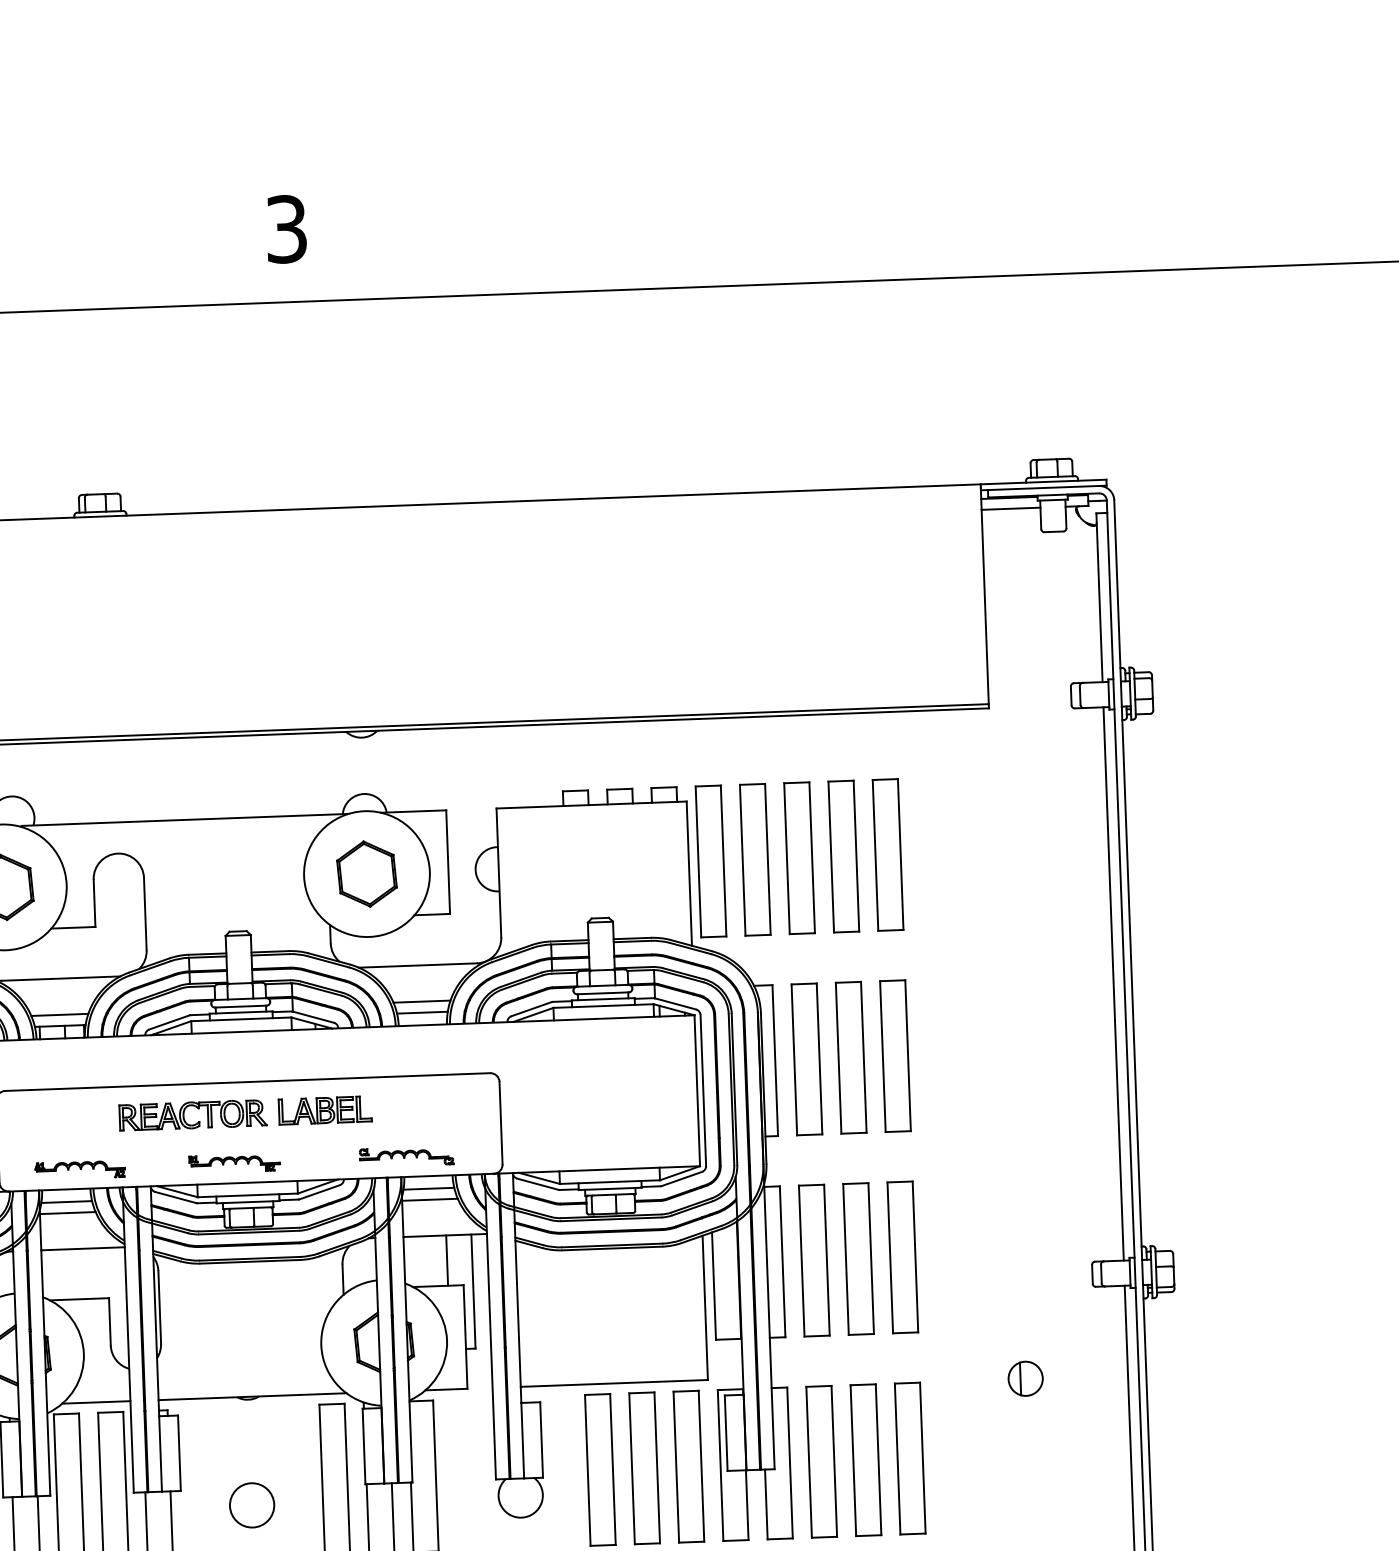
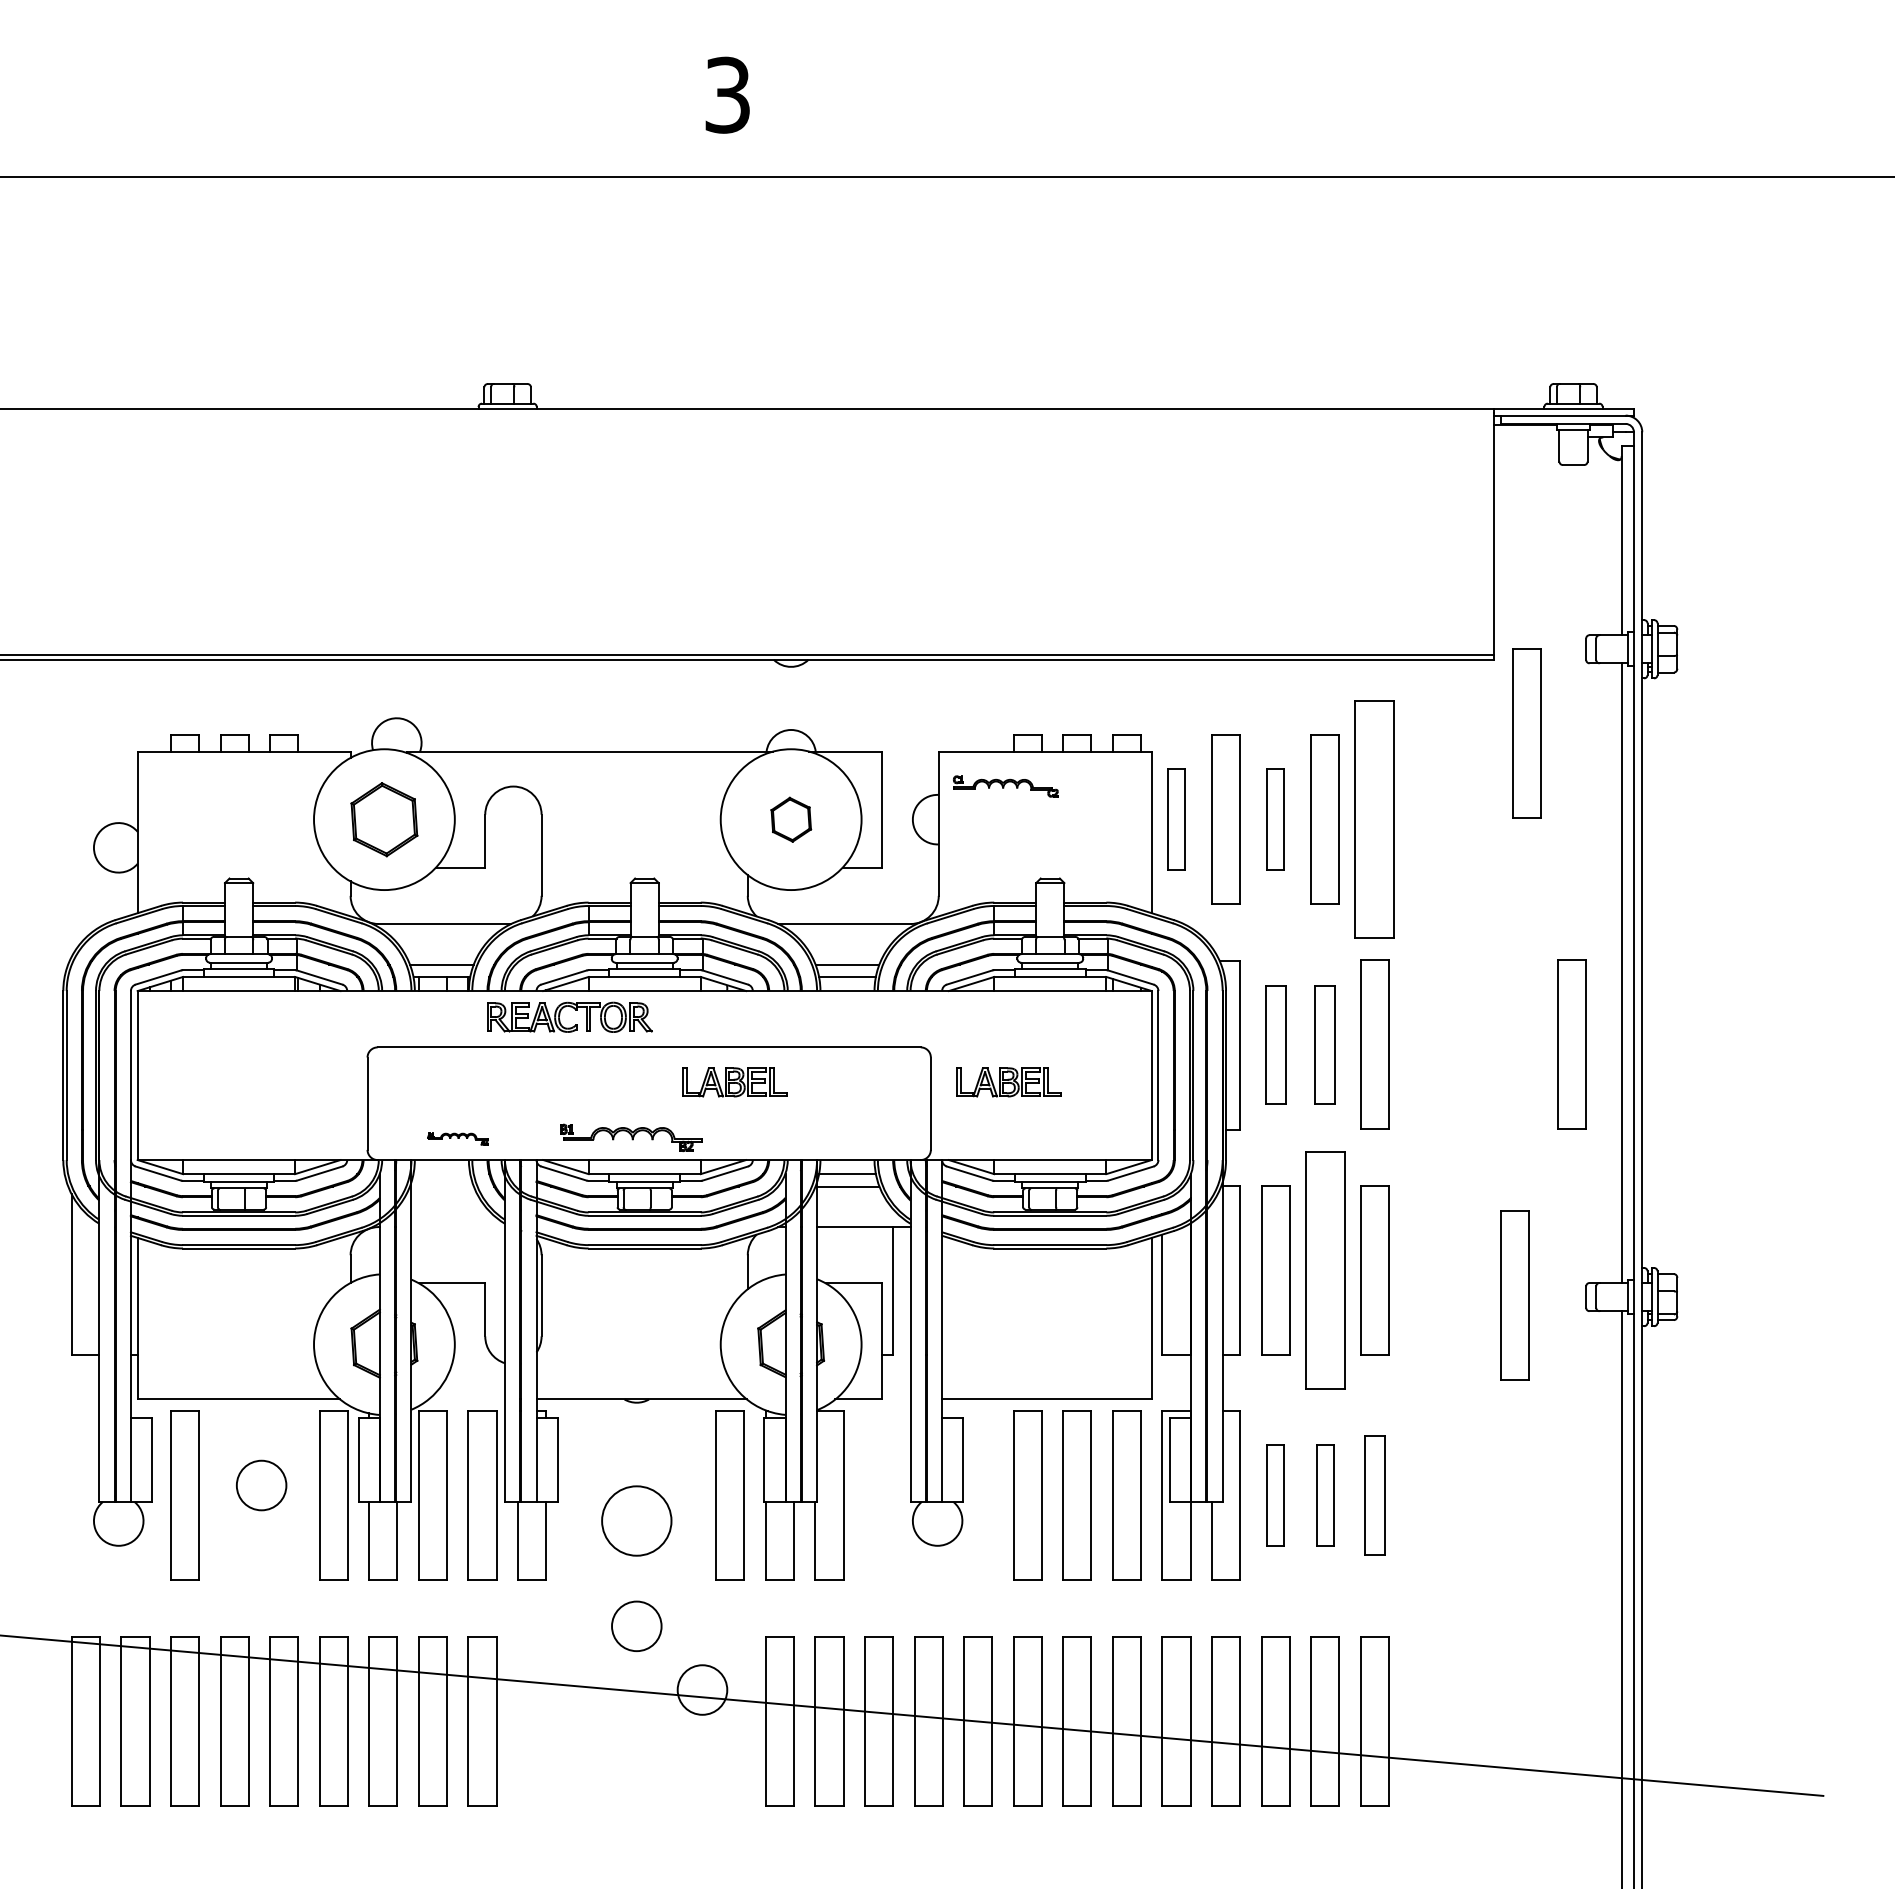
line: (1011, 508) -> (1526, 437), removed
part: (1020, 773) -> (1526, 733), added
part: (887, 854) -> (1374, 819), size x1.4
part: (799, 858) -> (1275, 819), size x0.6
part: (711, 861) -> (1176, 819), size x0.6
part: (367, 873) -> (791, 819), size x0.6
part: (1071, 1049) -> (1571, 1044), added
part: (850, 1057) -> (1324, 1044), size x0.7
part: (806, 1058) -> (1275, 1044), size x0.7
part: (569, 1101) -> (1008, 1082), added
part: (197, 1109) -> (575, 1010), moved
part: (406, 1156) -> (1005, 786), moved
part: (234, 1163) -> (631, 1137), size x1.4
part: (79, 1169) -> (457, 1138), size x0.6
line: (66, 1202) -> (441, 1174), removed
line: (67, 1213) -> (442, 1186), removed
line: (82, 1249) -> (457, 1227), removed
part: (857, 1259) -> (1324, 1270), size x1.4
line: (446, 1260) -> (864, 1255), removed
part: (1028, 1275) -> (1514, 1295), added
part: (1025, 1379) -> (1507, 1411), removed
line: (96, 1402) -> (466, 1399), removed
part: (909, 1458) -> (1374, 1495), size x0.7
part: (865, 1460) -> (1324, 1495), size x0.6
part: (821, 1461) -> (1275, 1495), size x0.6
circle: (251, 1504) -> (636, 1520), size x1.4

